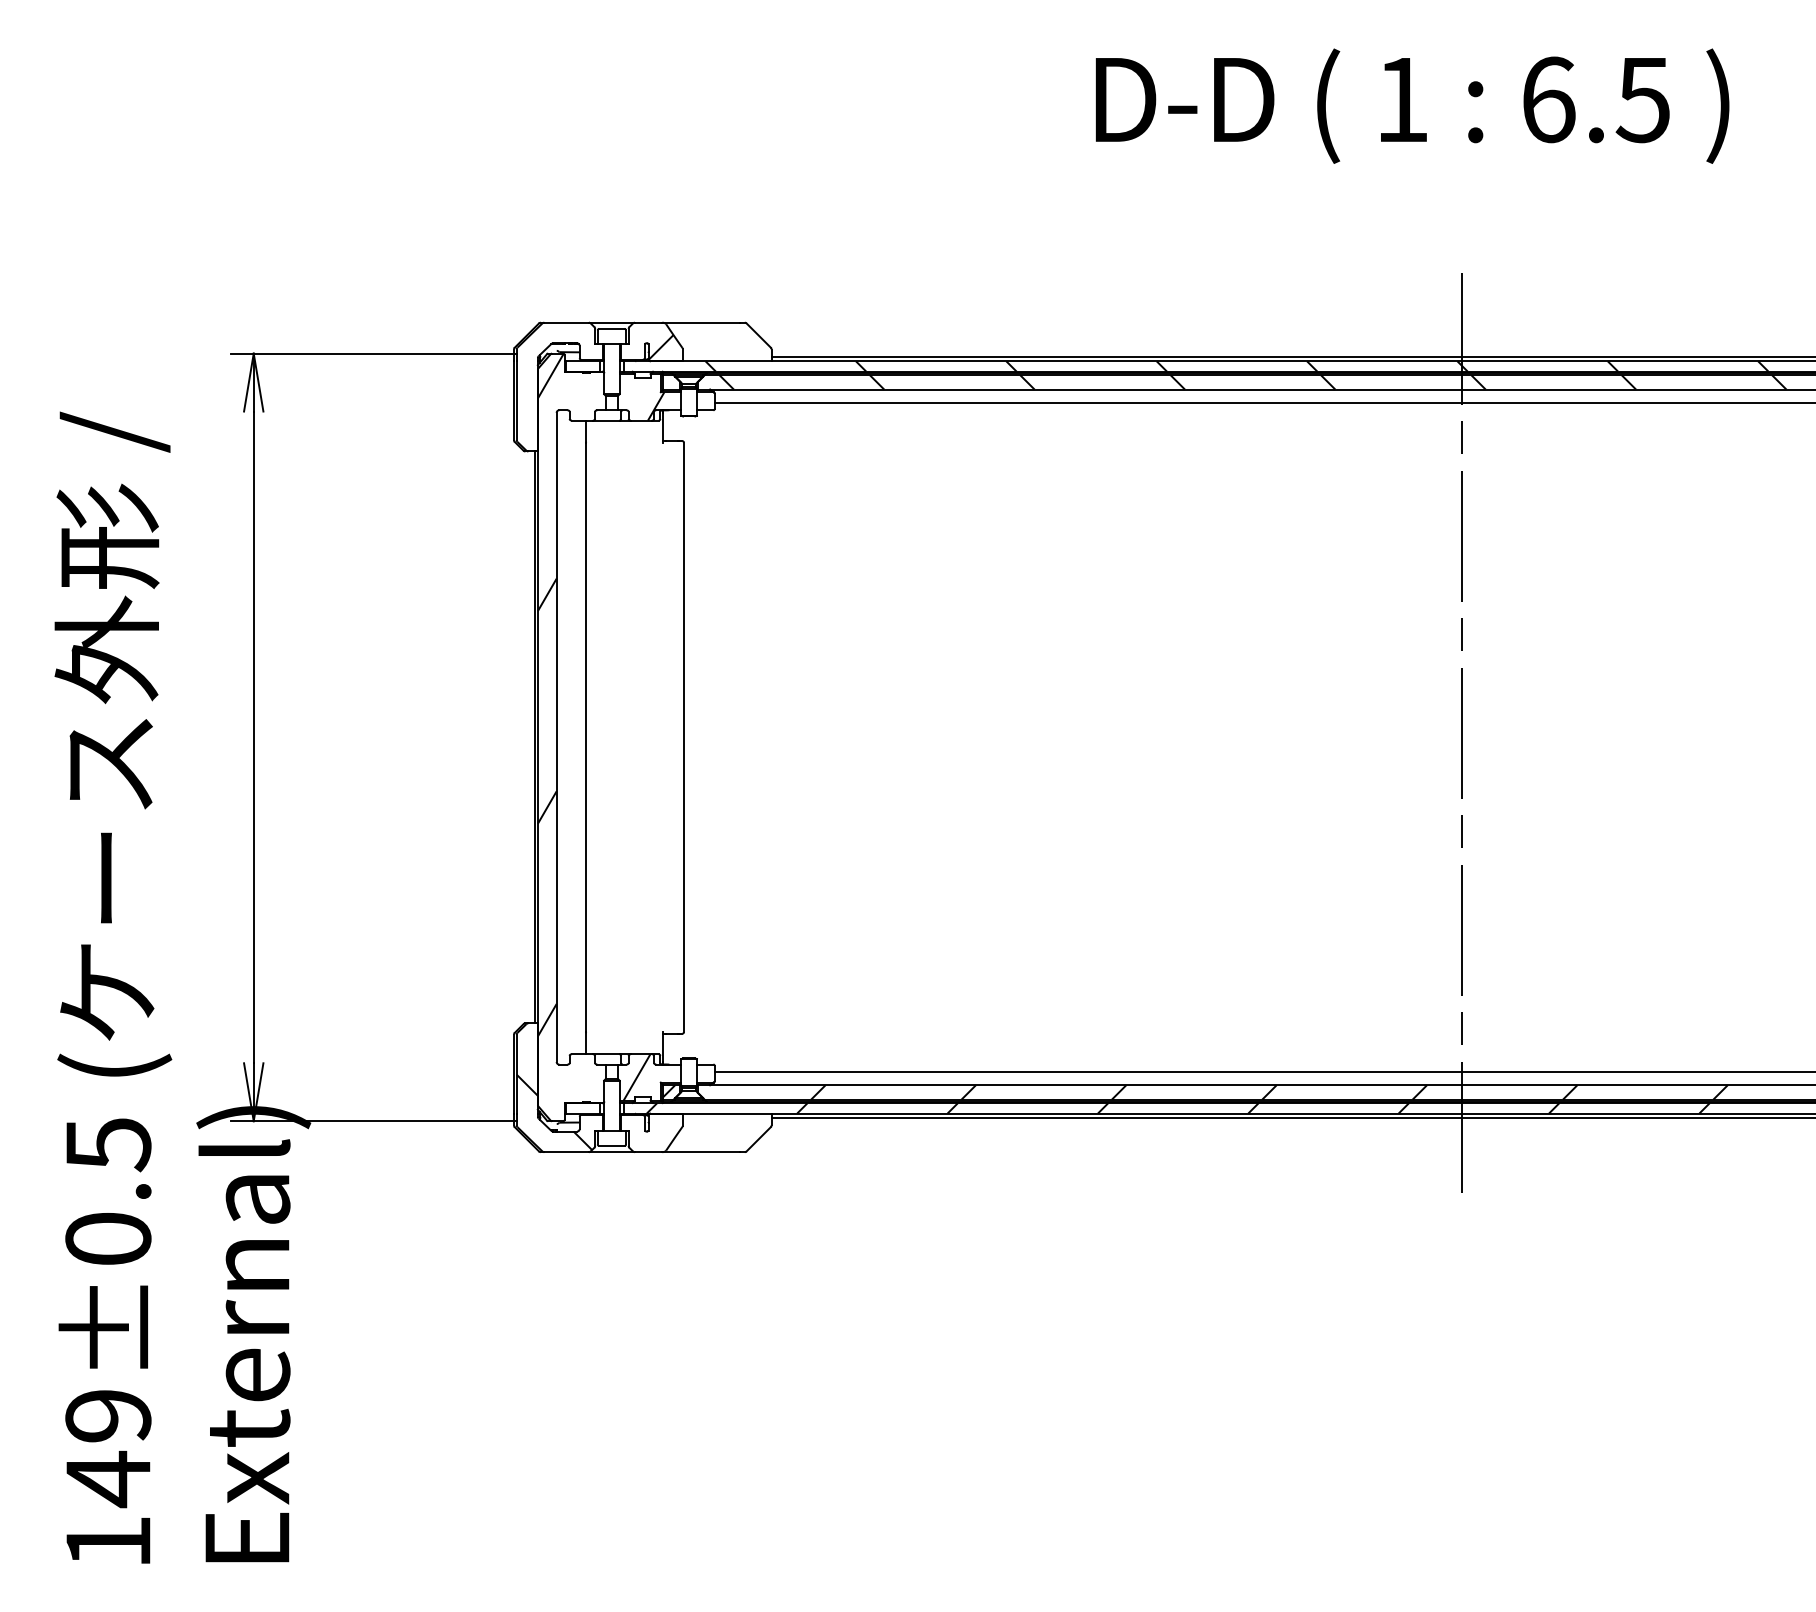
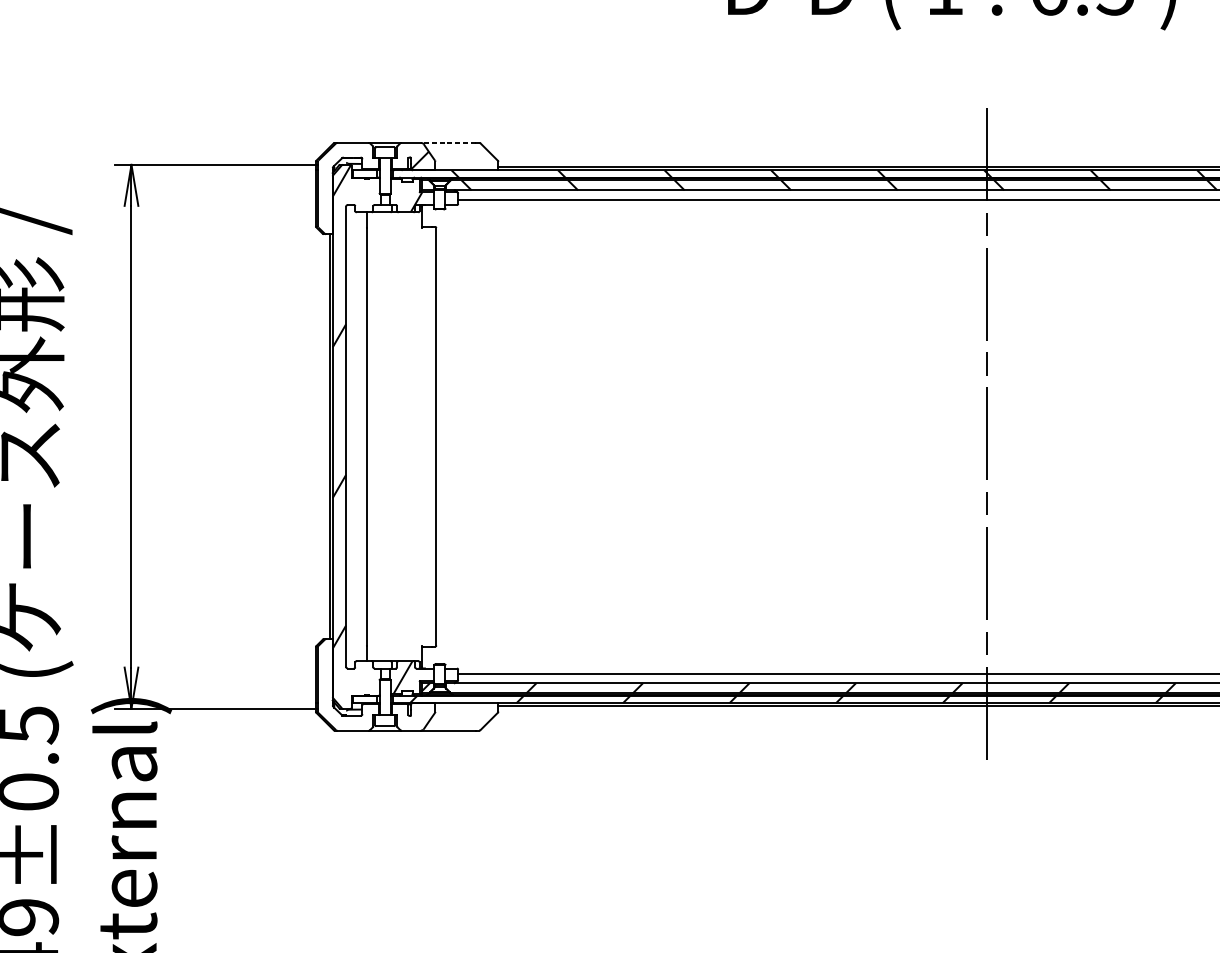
line: (701, 322) -> (448, 142), solid -> dashed
hatch: (554, 1112) -> (344, 702), removed

